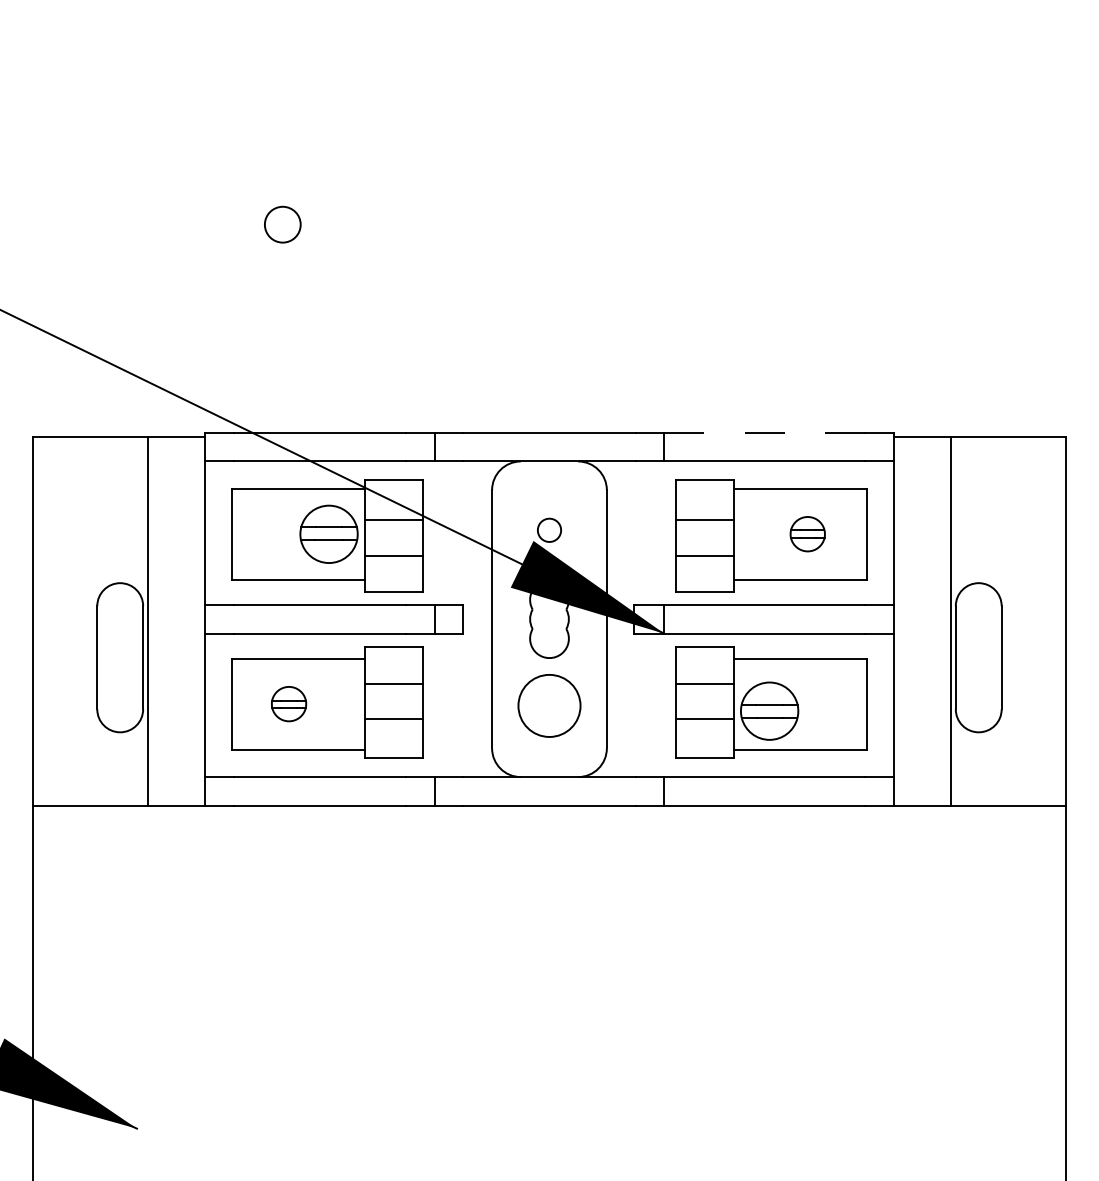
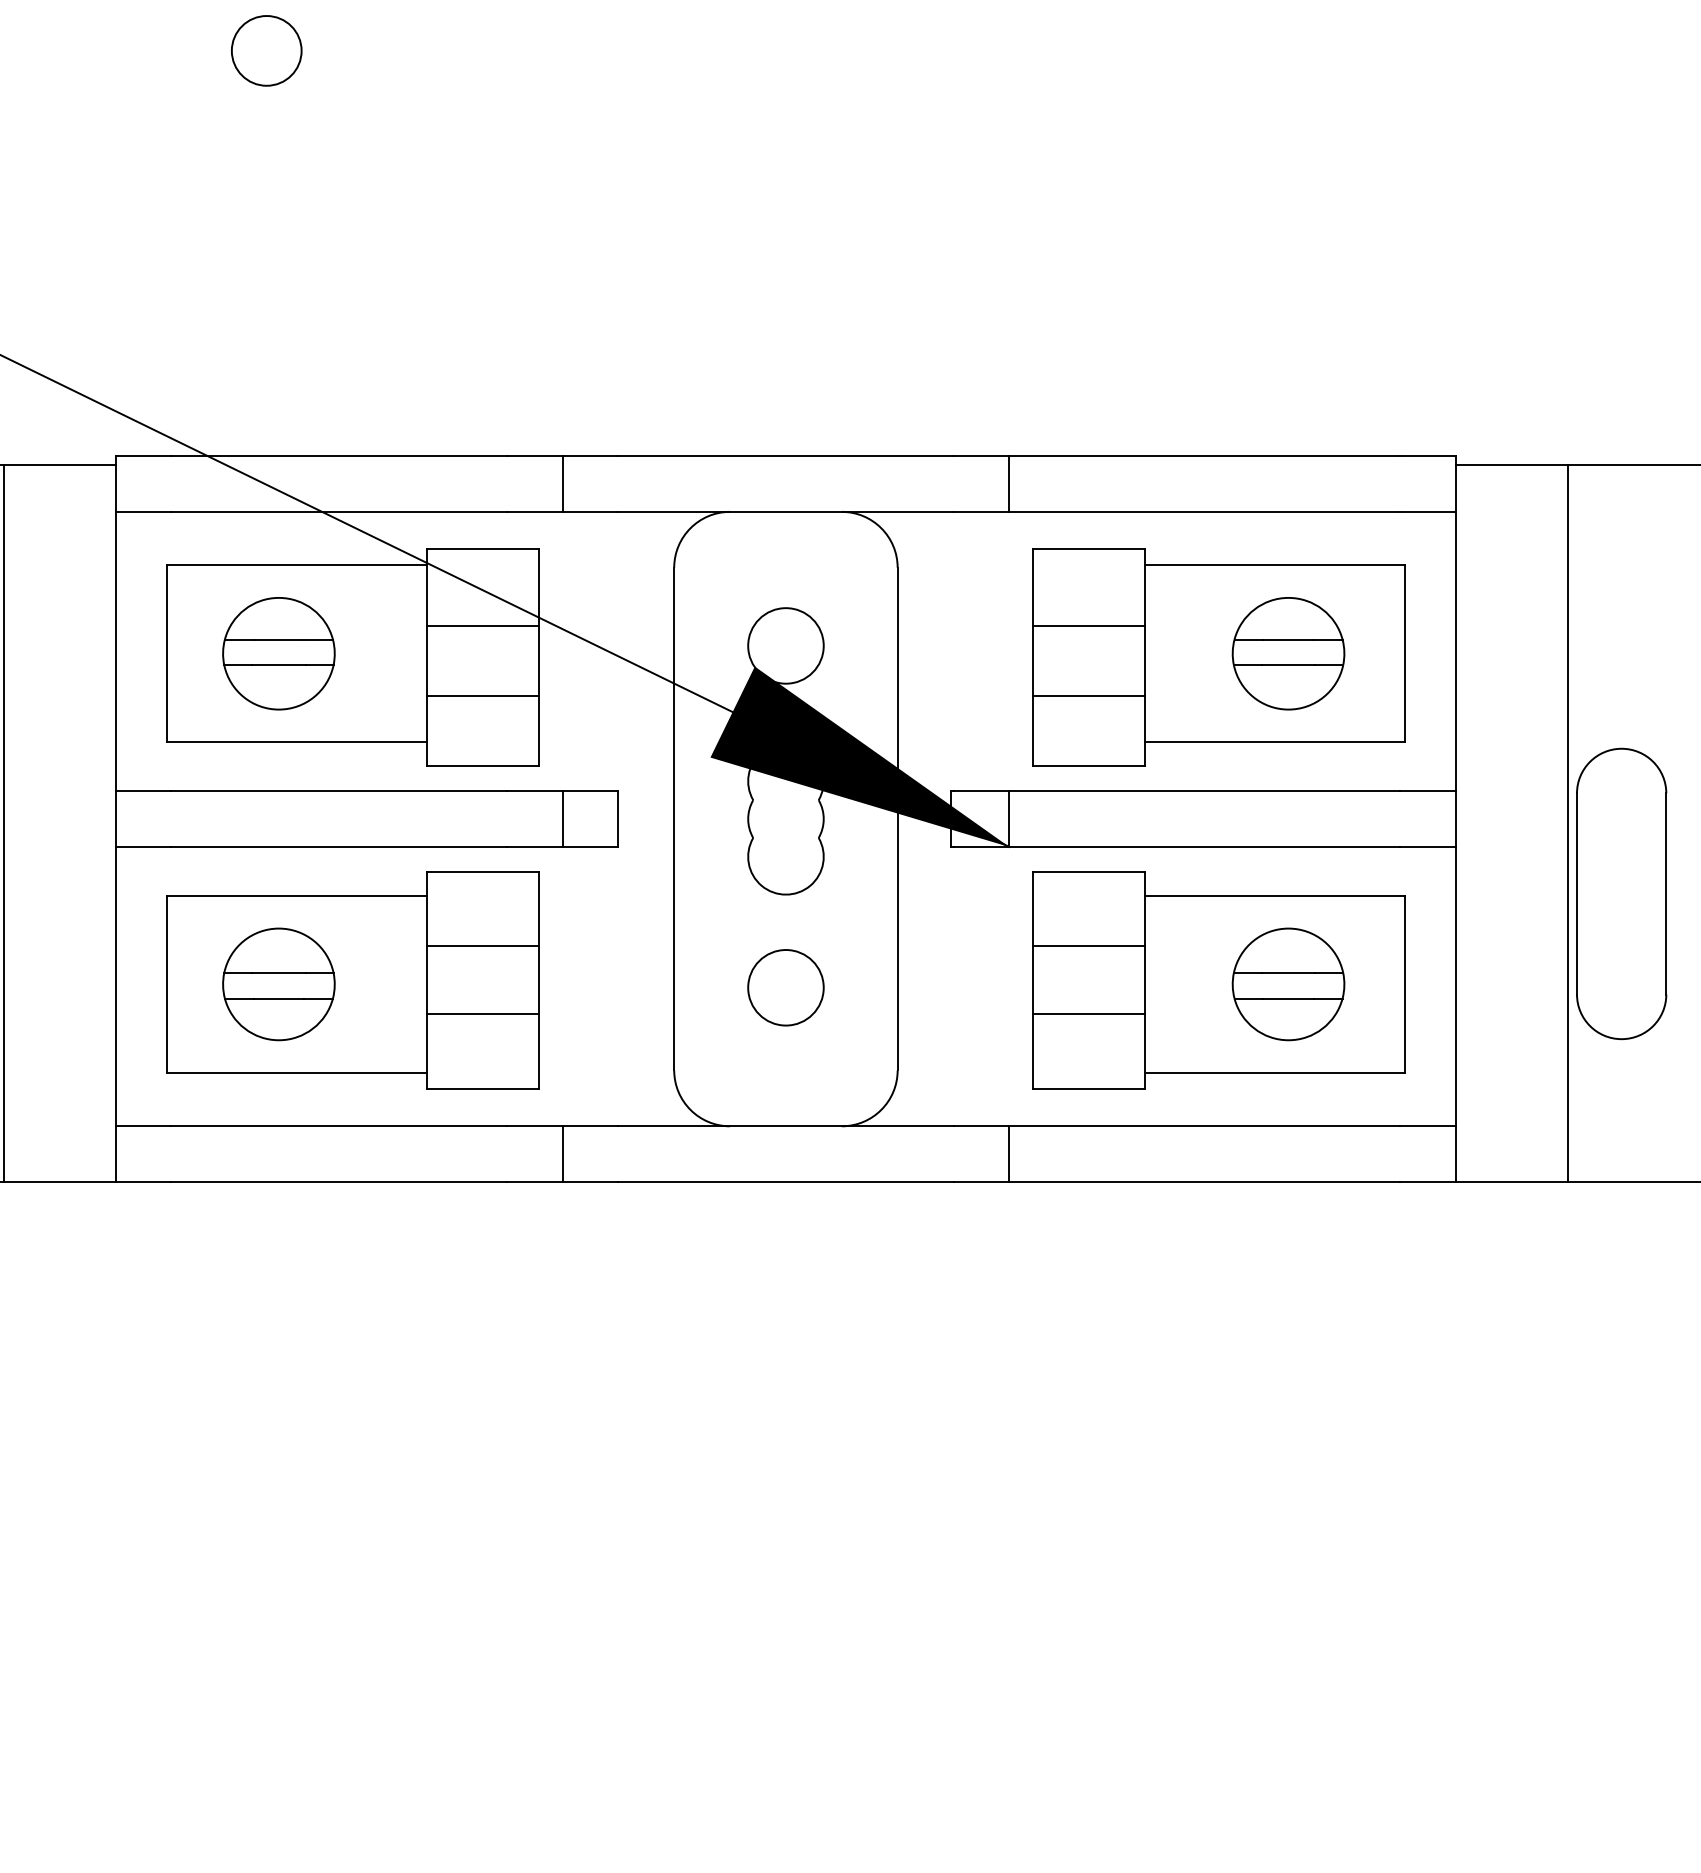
line: (765, 432) -> (1206, 455), dashed -> solid
circle: (549, 529) -> (785, 644), size x1.67
part: (328, 533) -> (277, 652), moved
part: (807, 533) -> (1288, 652), size x1.67
part: (288, 703) -> (277, 983), size x1.67
circle: (549, 705) -> (785, 986), size x0.62
part: (769, 710) -> (1288, 983), moved

